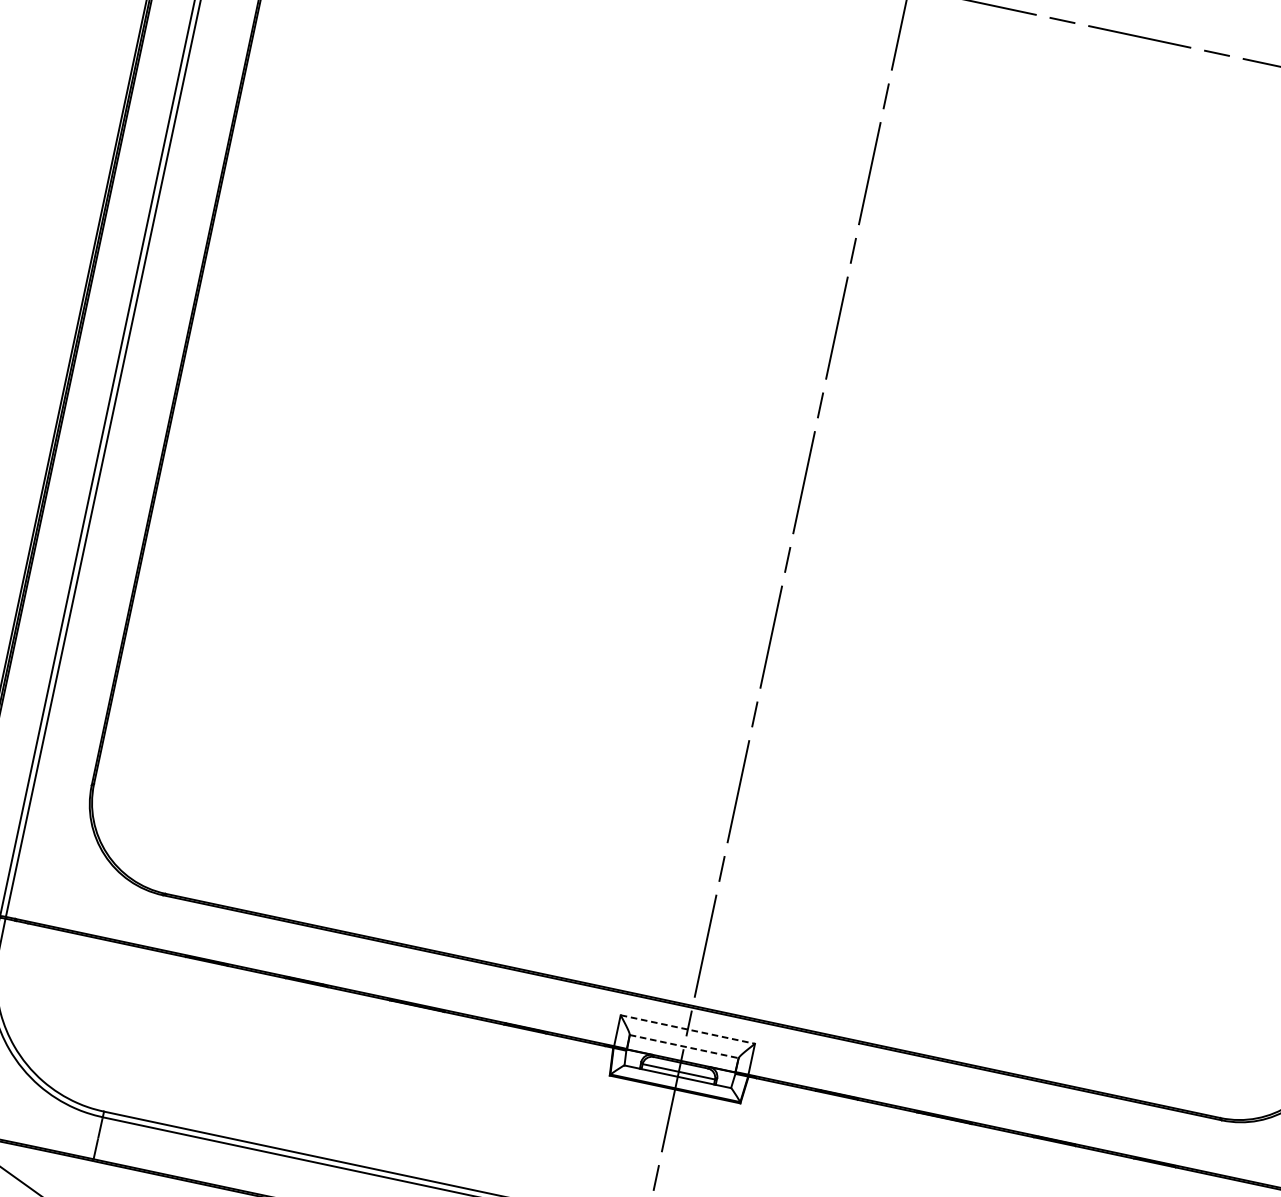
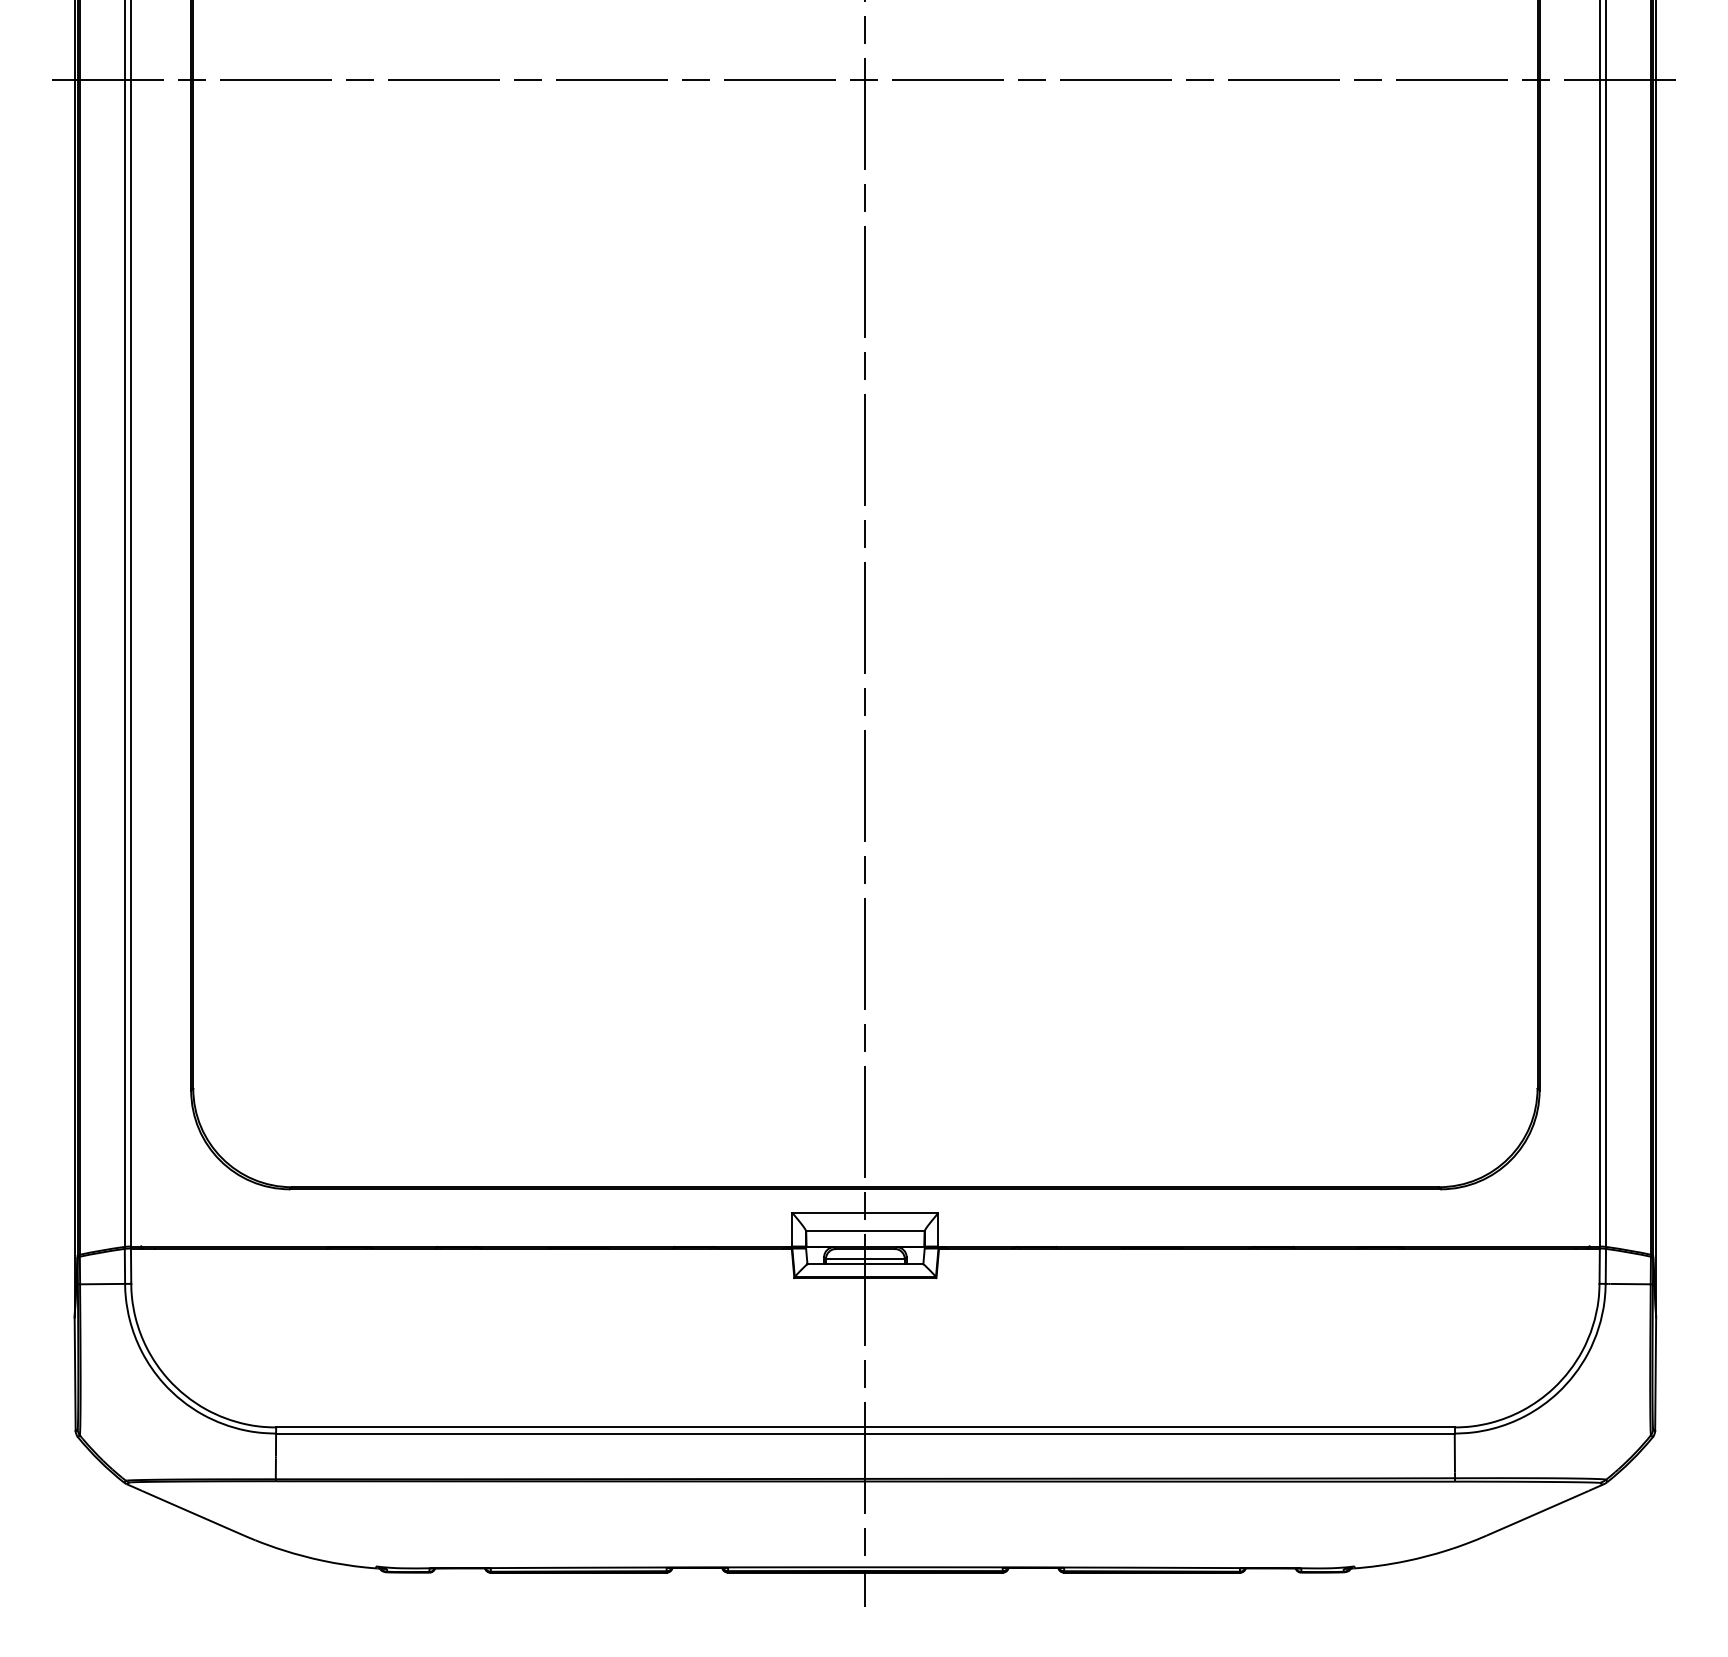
line: (688, 1029) -> (865, 1212), dashed -> solid
line: (684, 1046) -> (865, 1231), dashed -> solid

